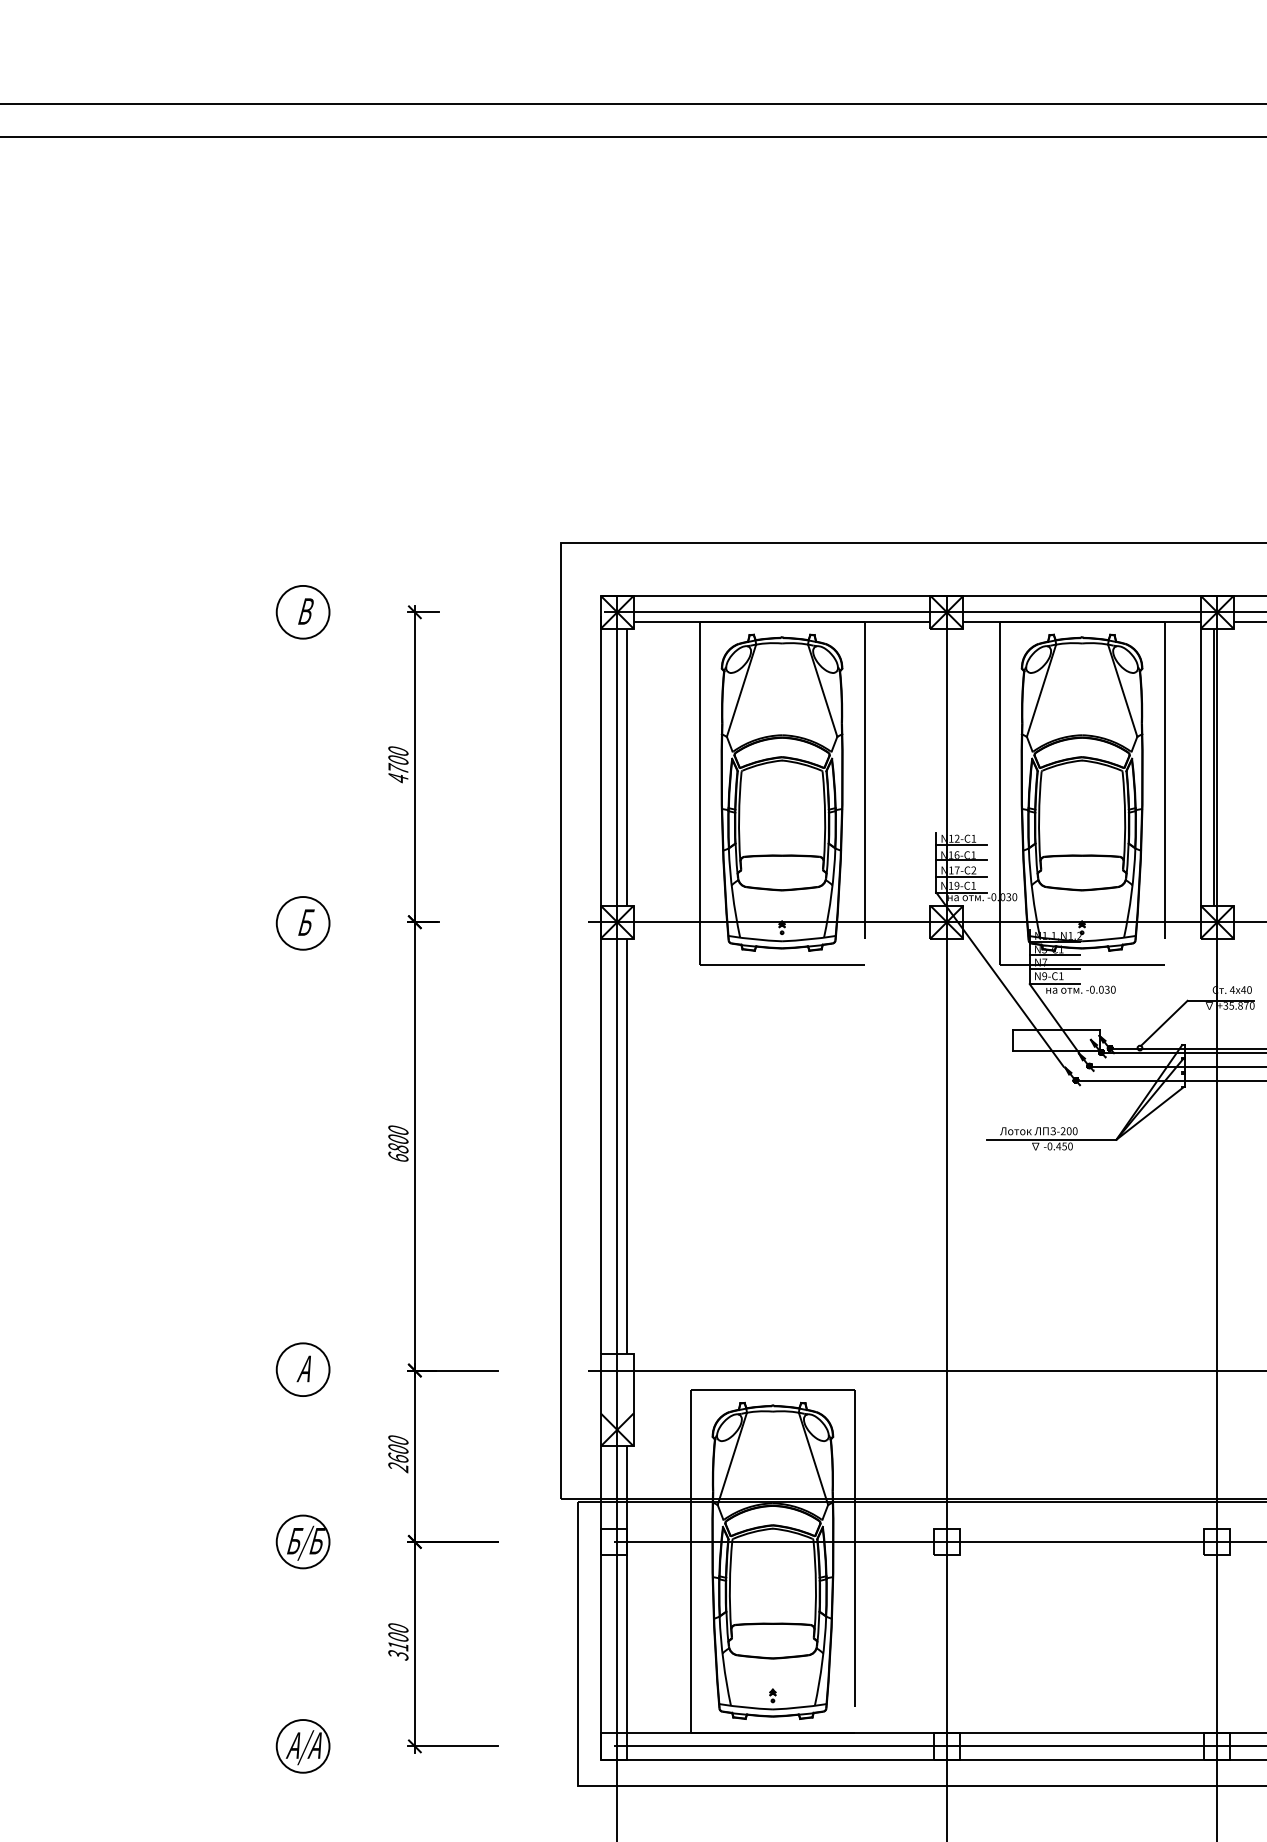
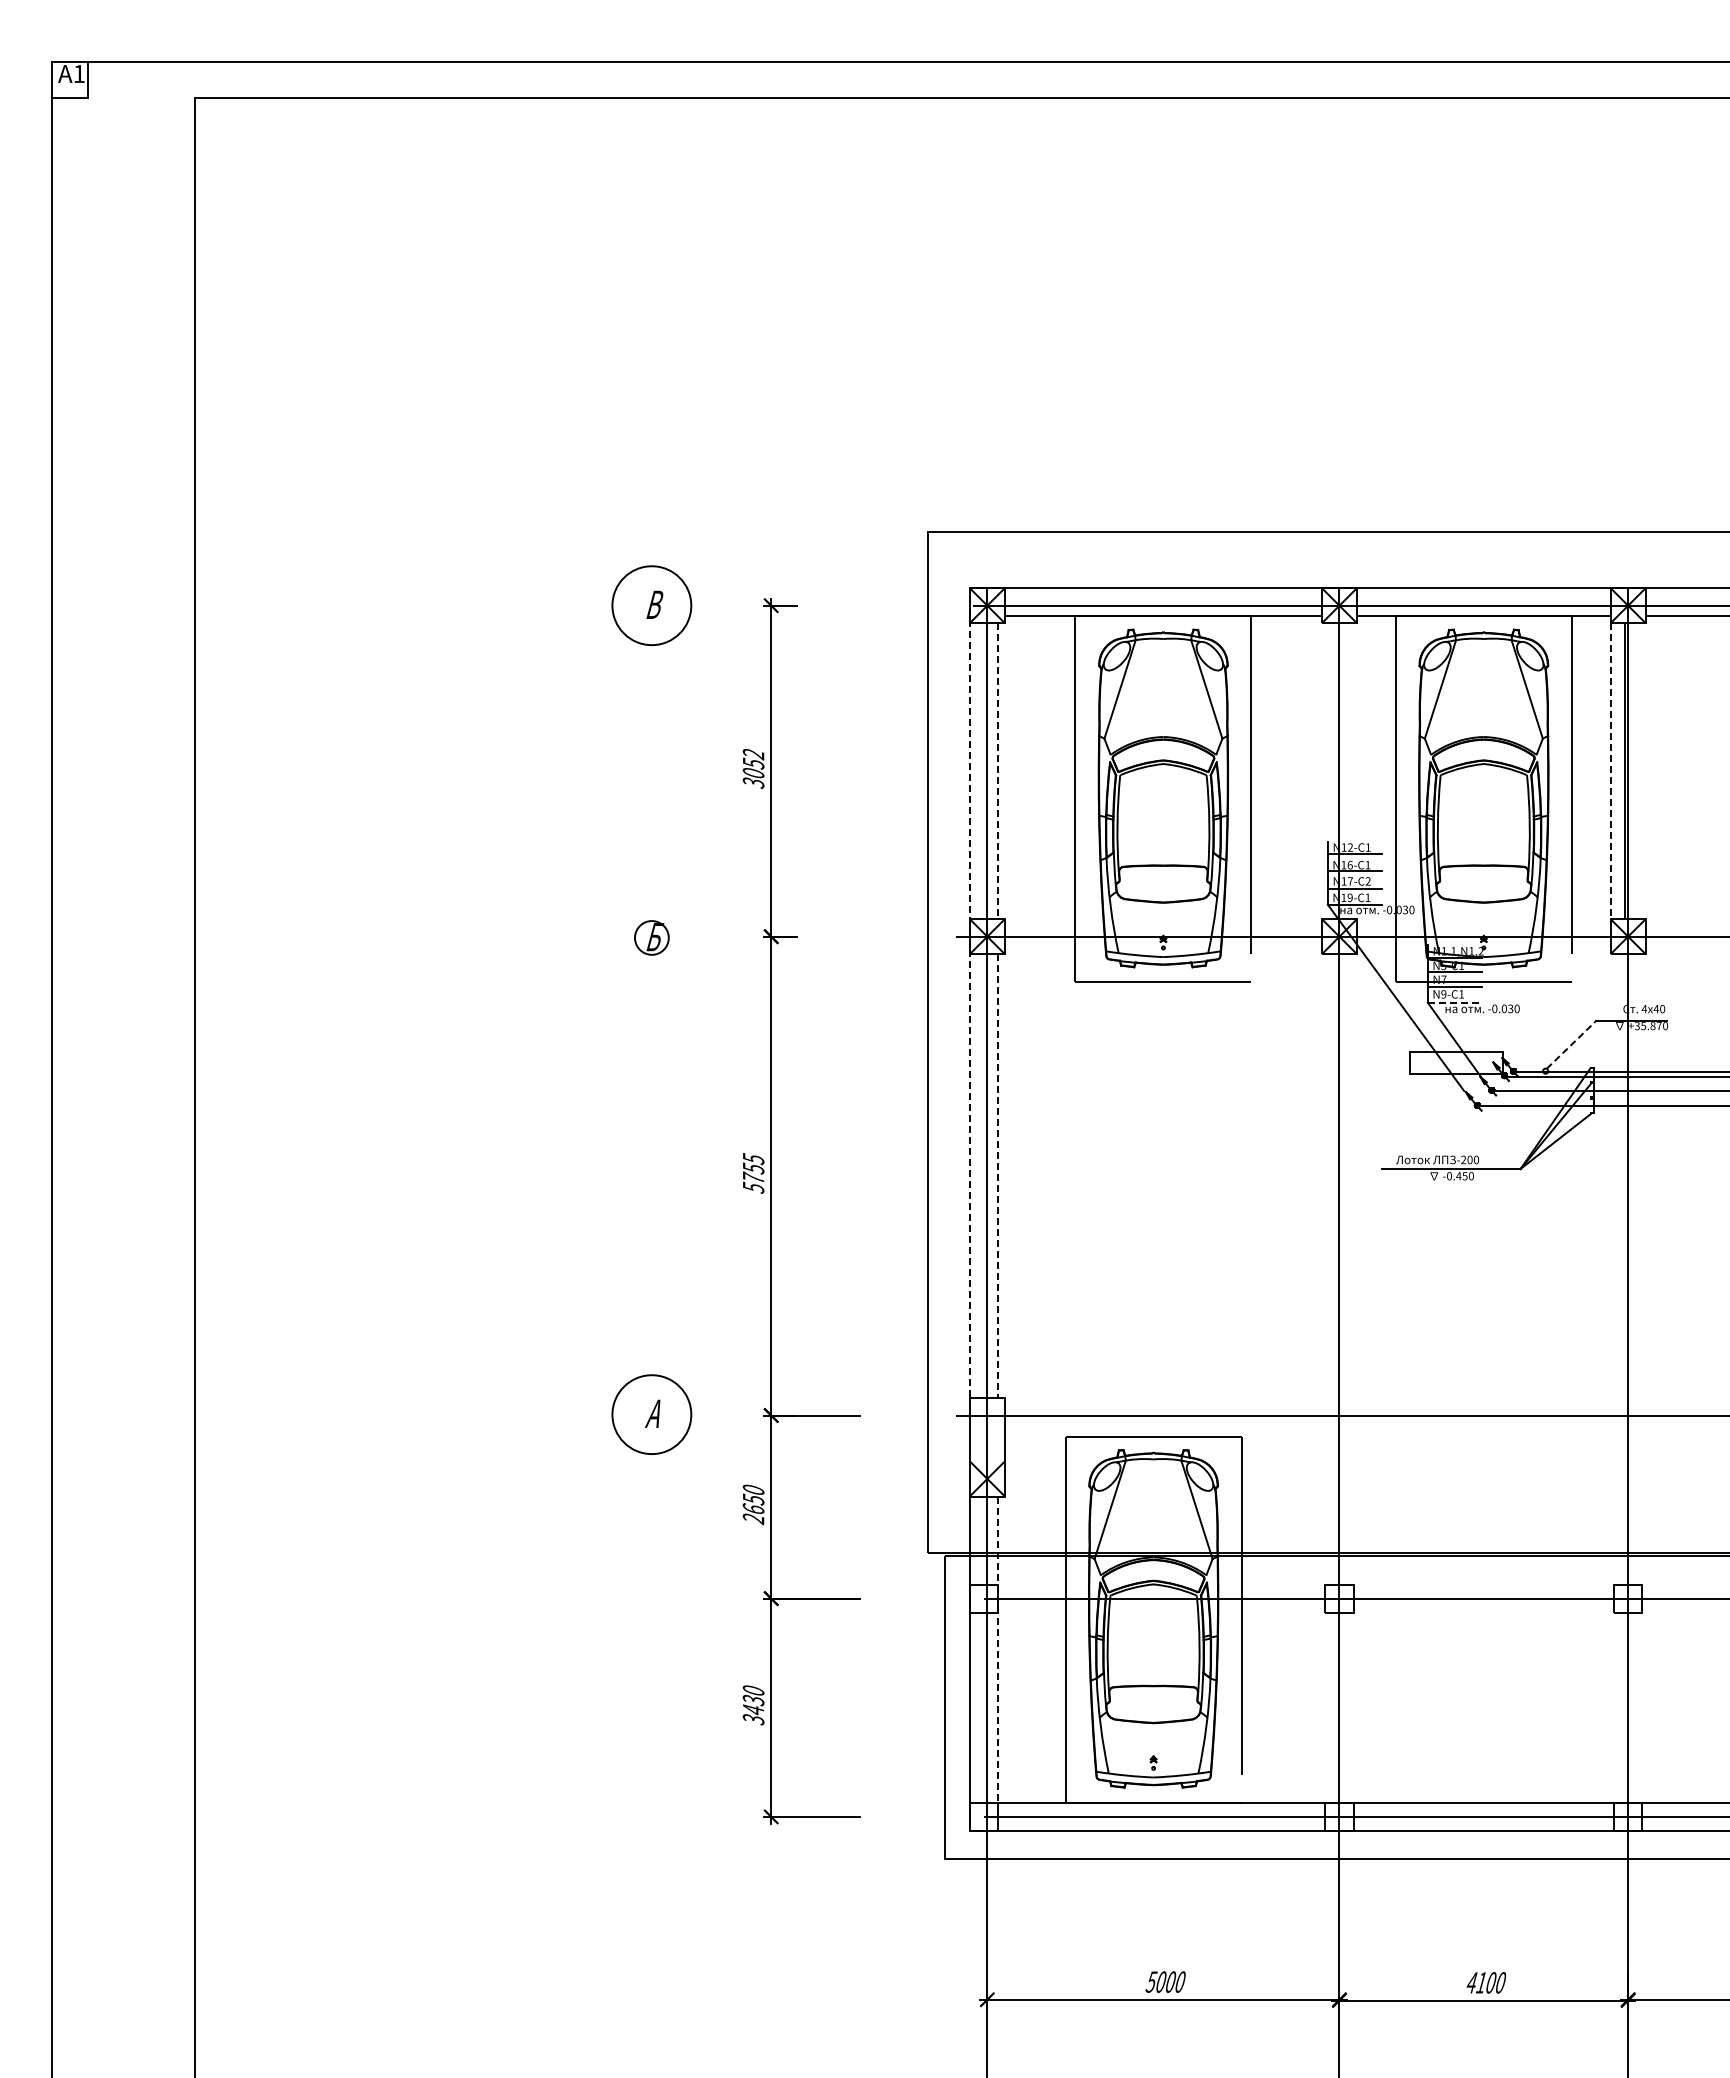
circle: (302, 612) -> (651, 605), size x1.4
text: (398, 764) -> (753, 768), 4700 -> 3052
line: (626, 767) -> (997, 771), solid -> dashed
line: (1200, 767) -> (1610, 771), solid -> dashed
circle: (302, 922) -> (651, 937), size x0.6
line: (1054, 983) -> (1454, 1002), solid -> dashed
line: (600, 985) -> (969, 1004), solid -> dashed
line: (1164, 1023) -> (1571, 1044), solid -> dashed
text: (398, 1143) -> (753, 1173), 6800 -> 5755
line: (626, 1146) -> (997, 1176), solid -> dashed
circle: (302, 1369) -> (651, 1414), size x1.4
text: (398, 1449) -> (753, 1499), 2600 -> 2650
part: (302, 1541) -> (651, 1598), removed
line: (626, 1590) -> (997, 1650), solid -> dashed
text: (398, 1642) -> (753, 1705), 3100 -> 3430
part: (302, 1745) -> (651, 1816), removed

